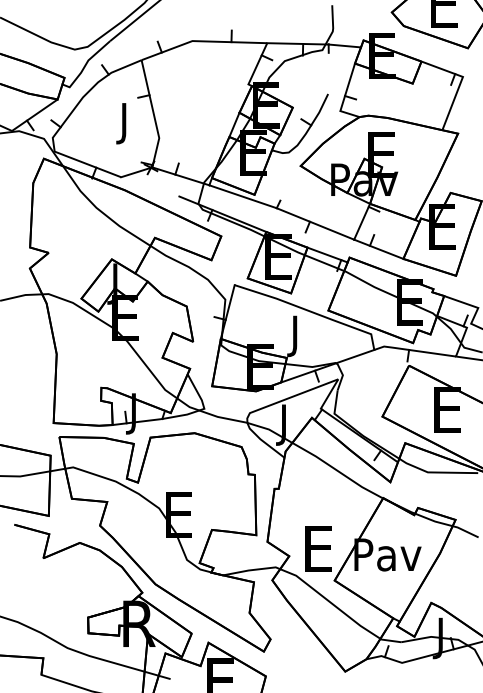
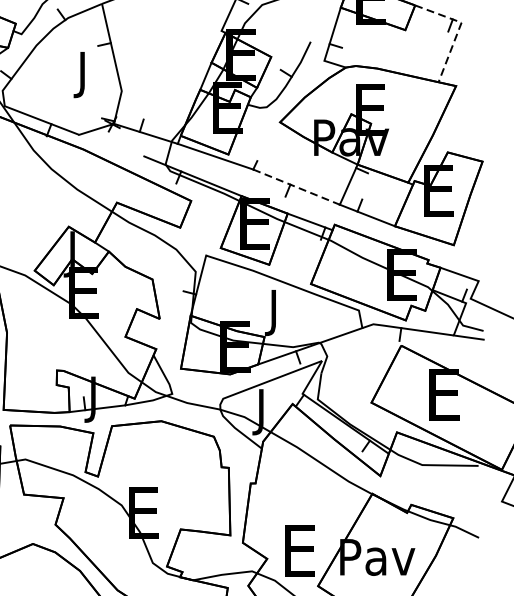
line: (460, 82) -> (458, 28), solid -> dashed
line: (315, 223) -> (296, 186), solid -> dashed

